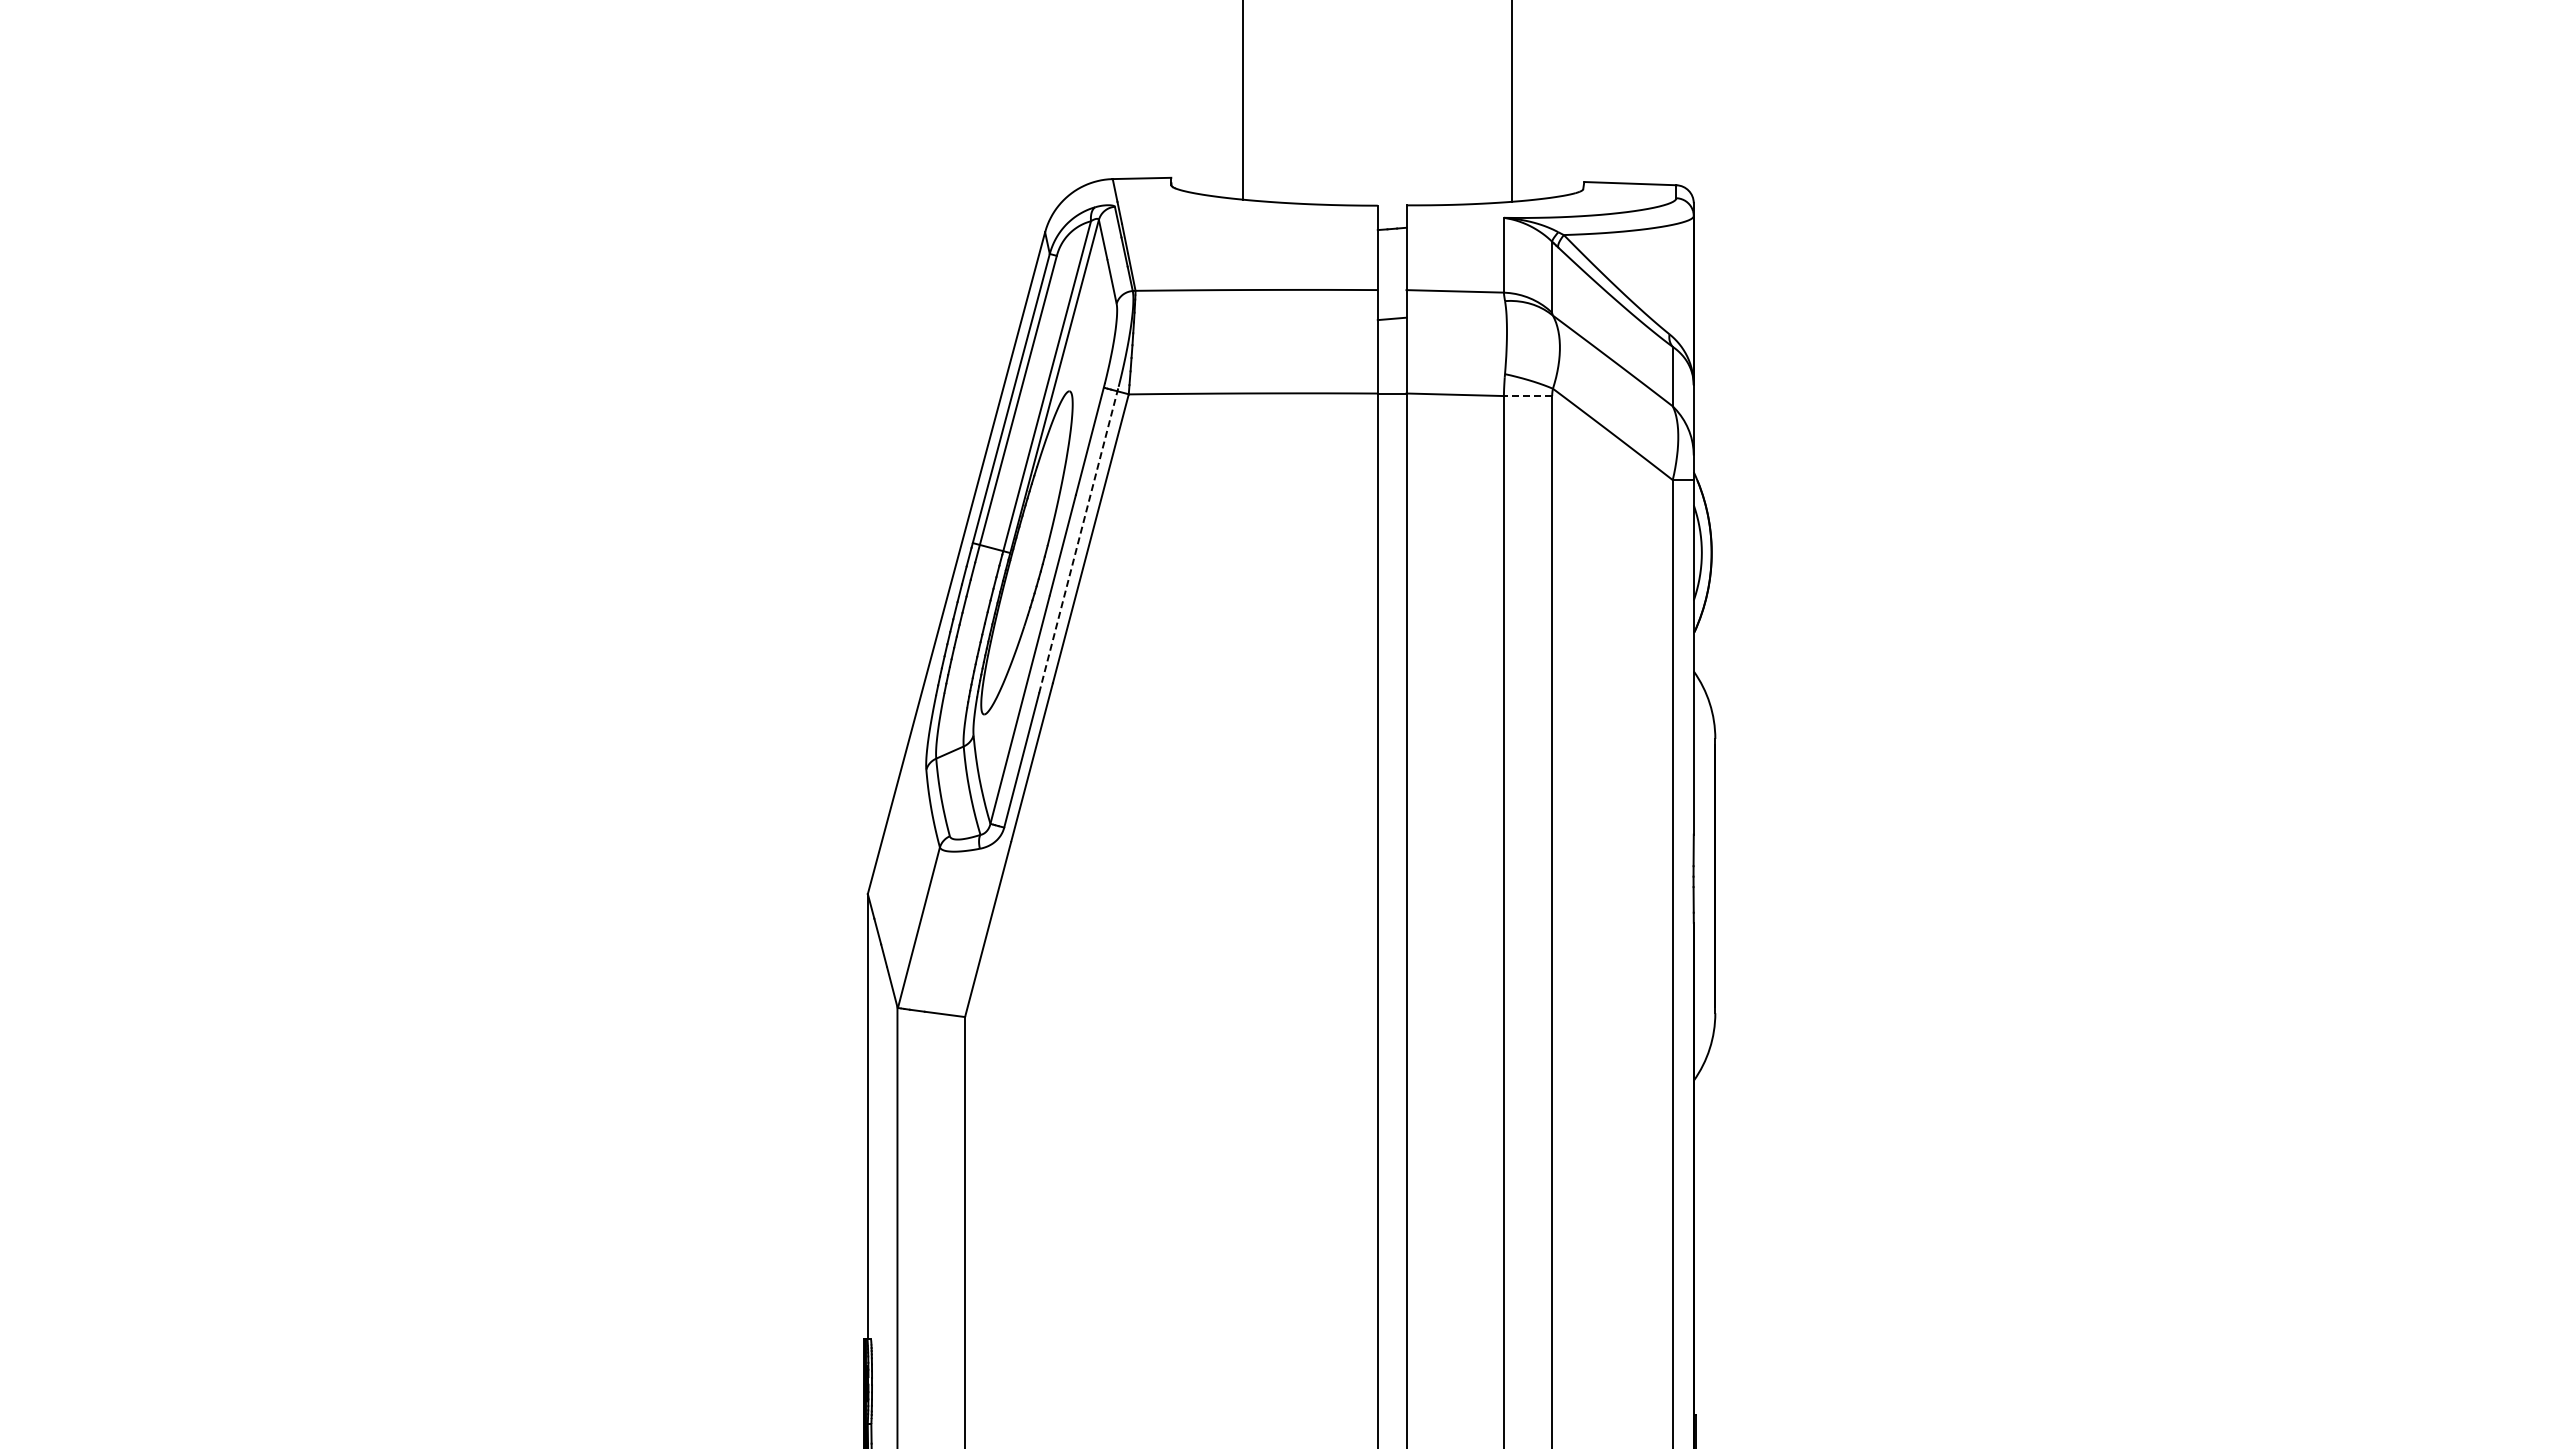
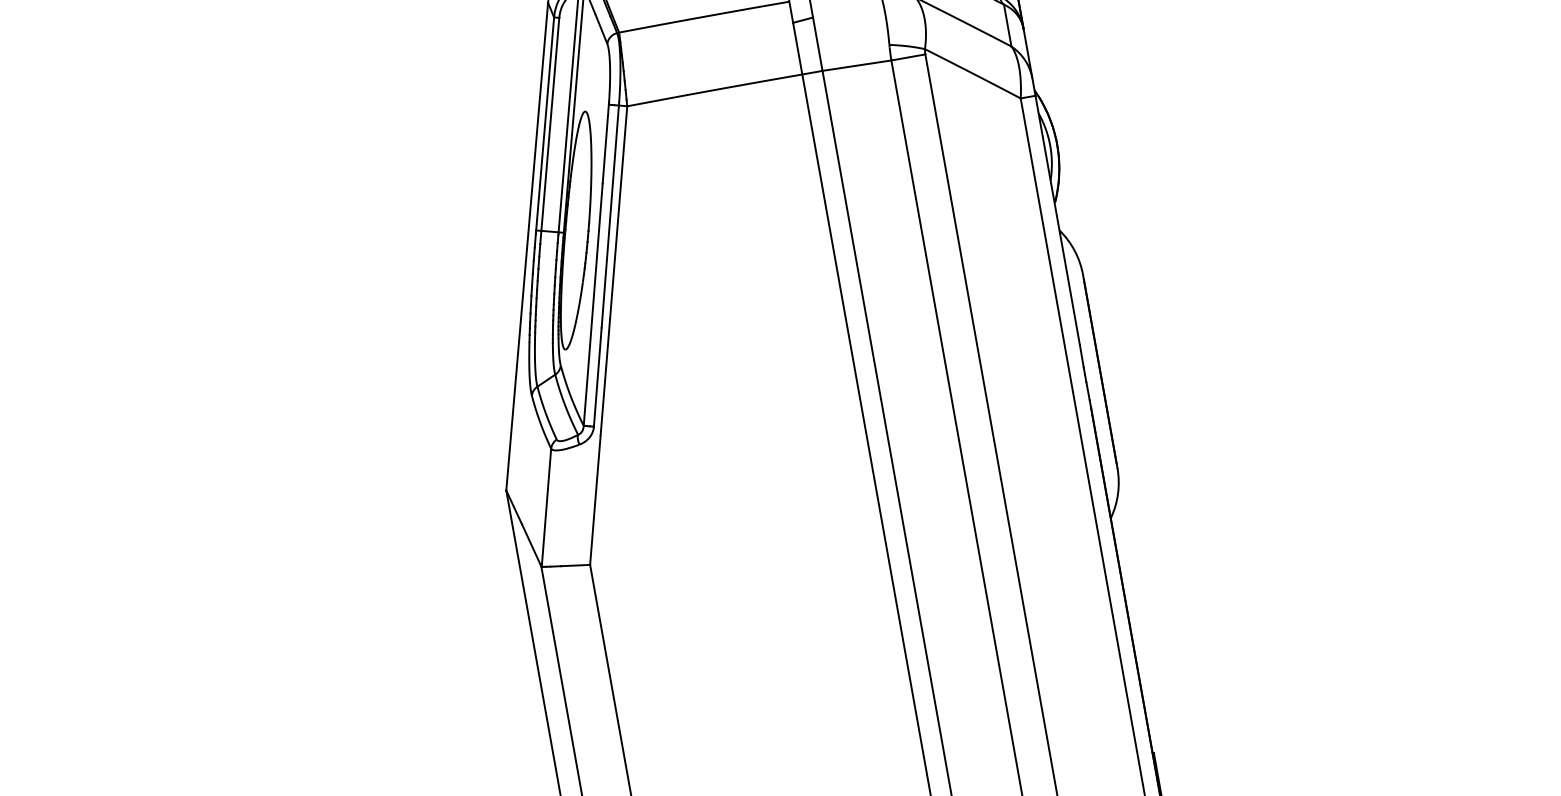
line: (1527, 396) -> (908, 57), dashed -> solid
line: (1079, 539) -> (610, 214), dashed -> solid

